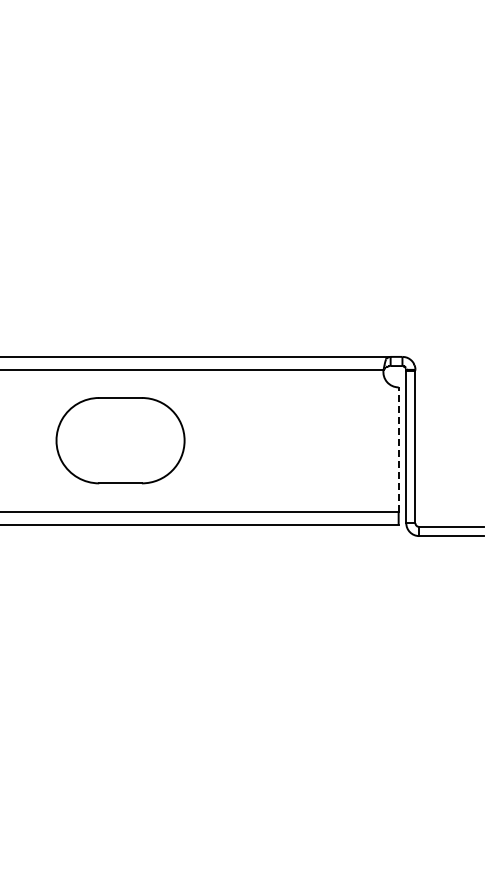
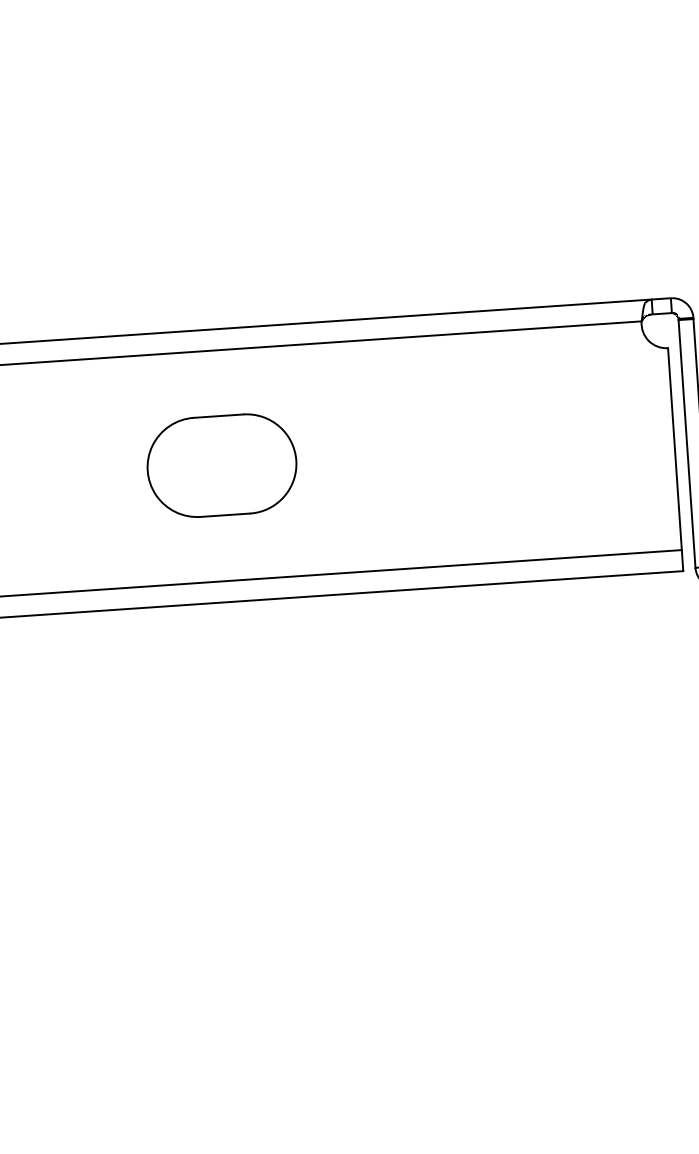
part: (119, 440) -> (220, 465), size x0.71
line: (398, 449) -> (674, 449), dashed -> solid

